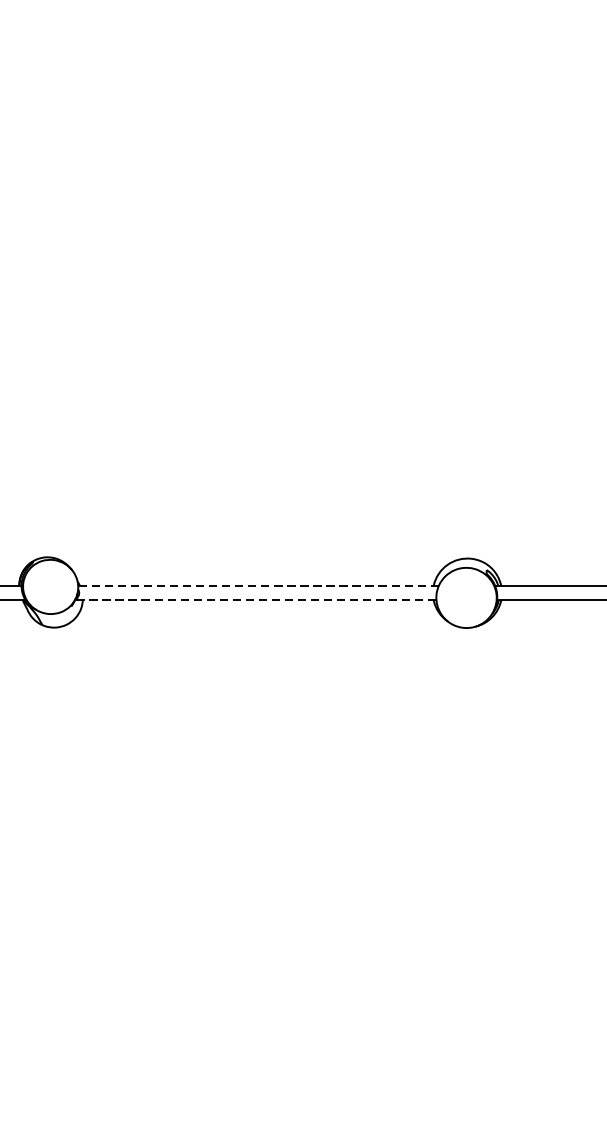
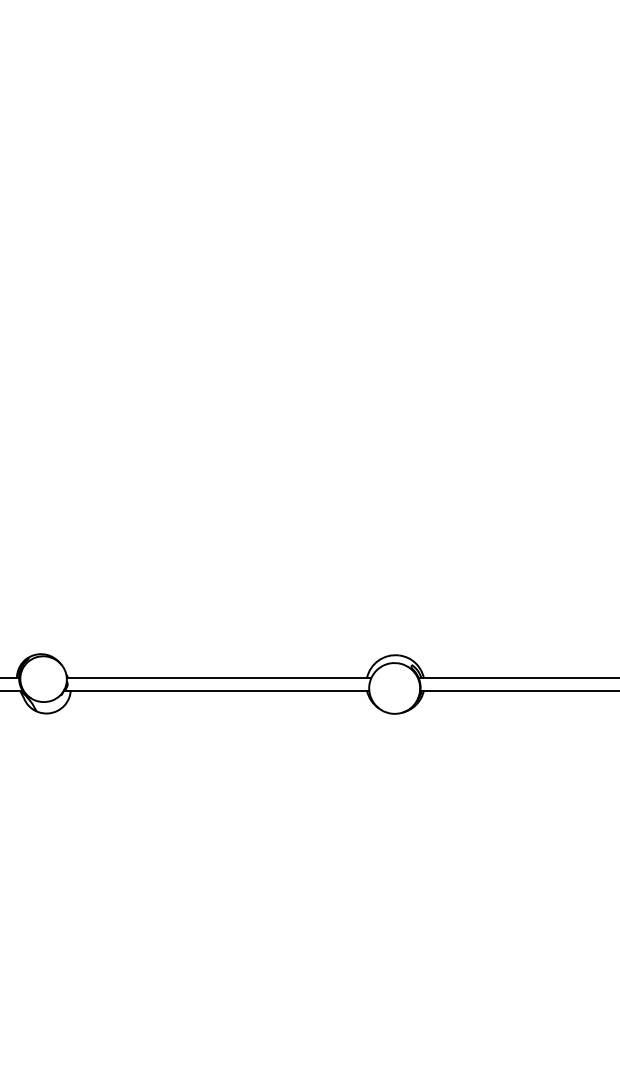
line: (257, 586) -> (218, 678), dashed -> solid
line: (255, 600) -> (216, 690), dashed -> solid

